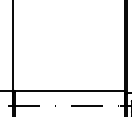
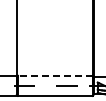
line: (68, 90) -> (54, 75), solid -> dashed

